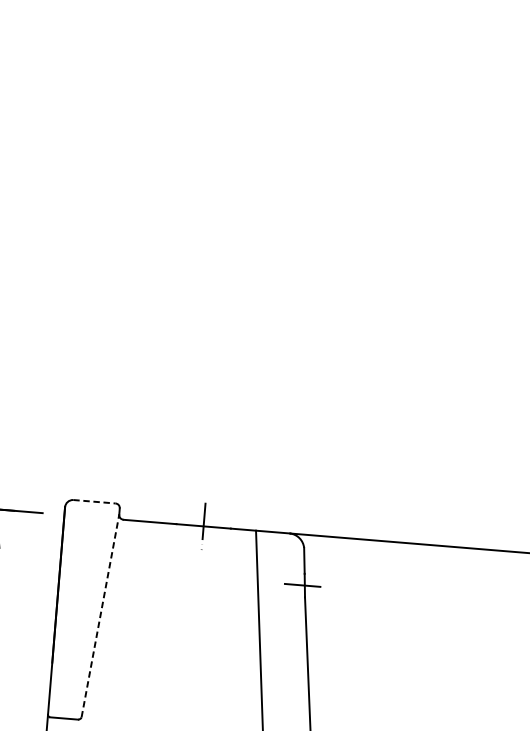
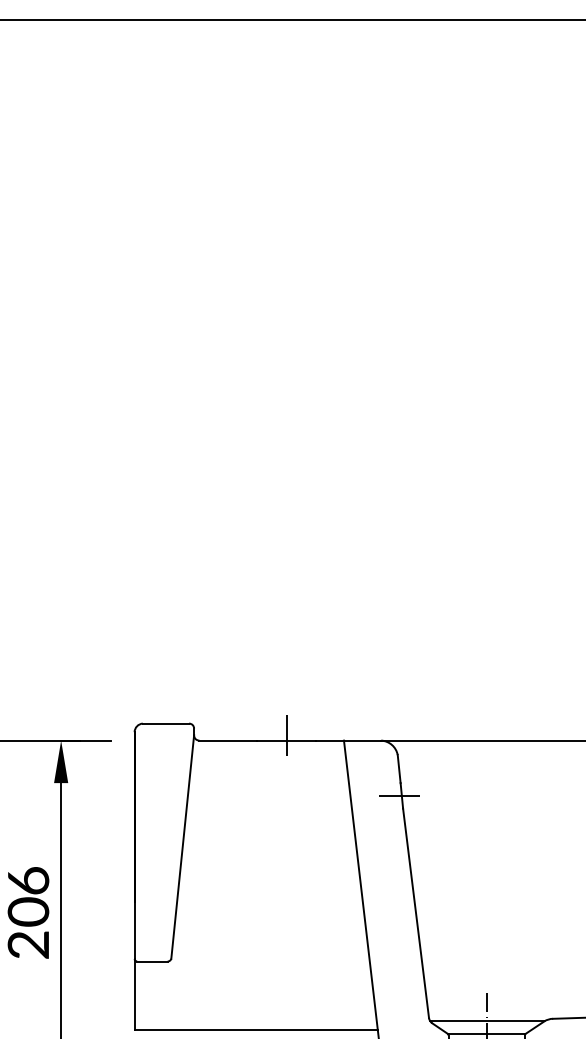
line: (94, 501) -> (166, 723), dashed -> solid
line: (100, 615) -> (182, 846), dashed -> solid

